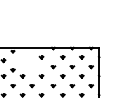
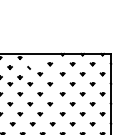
part: (27, 64) -> (35, 71), added

